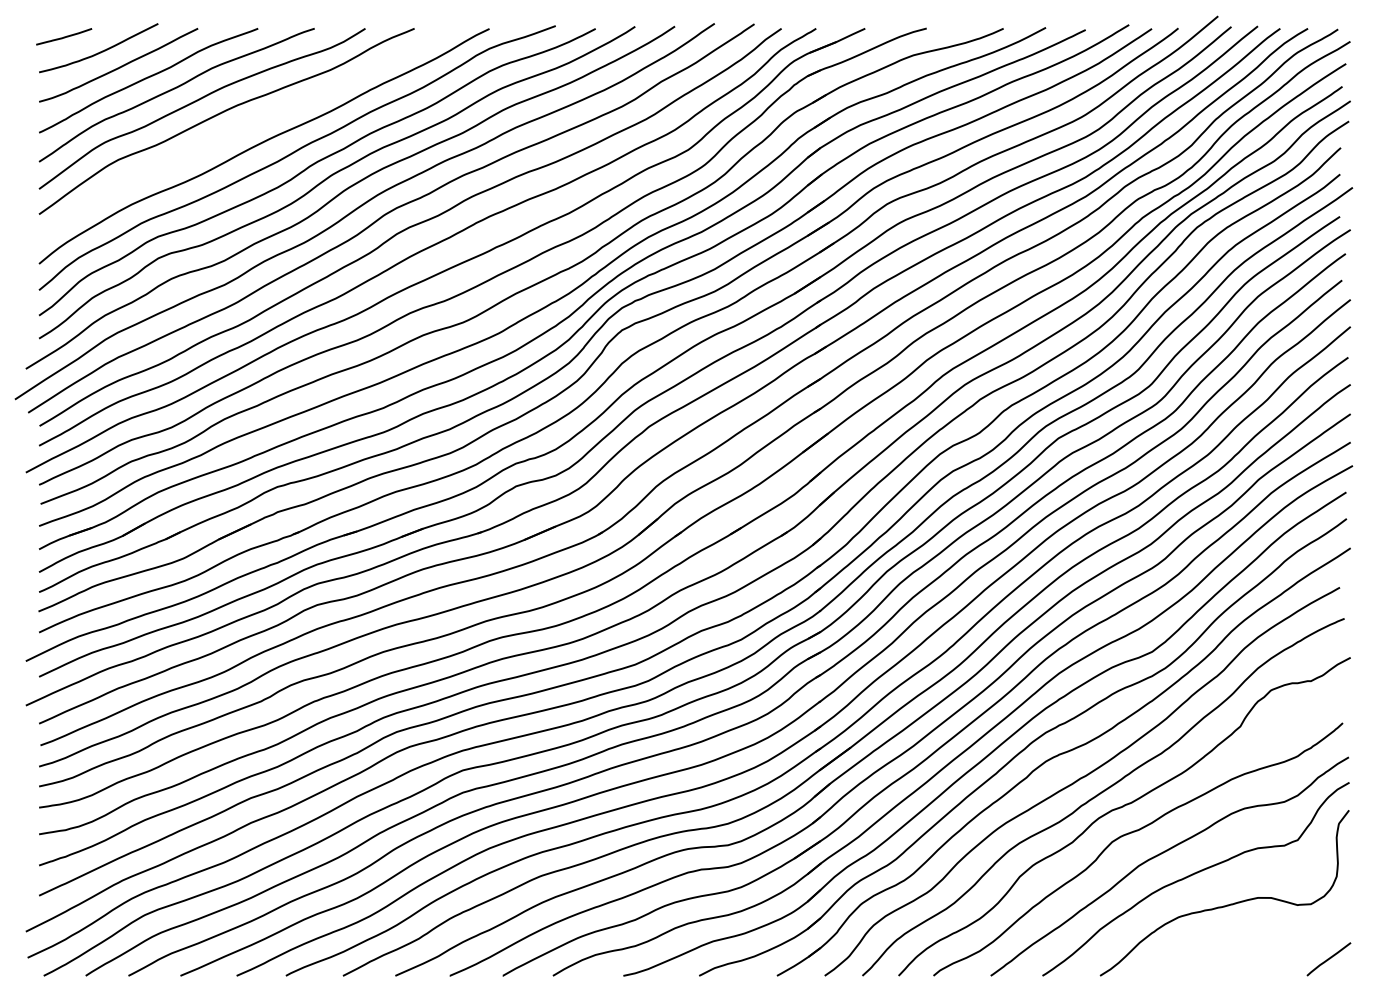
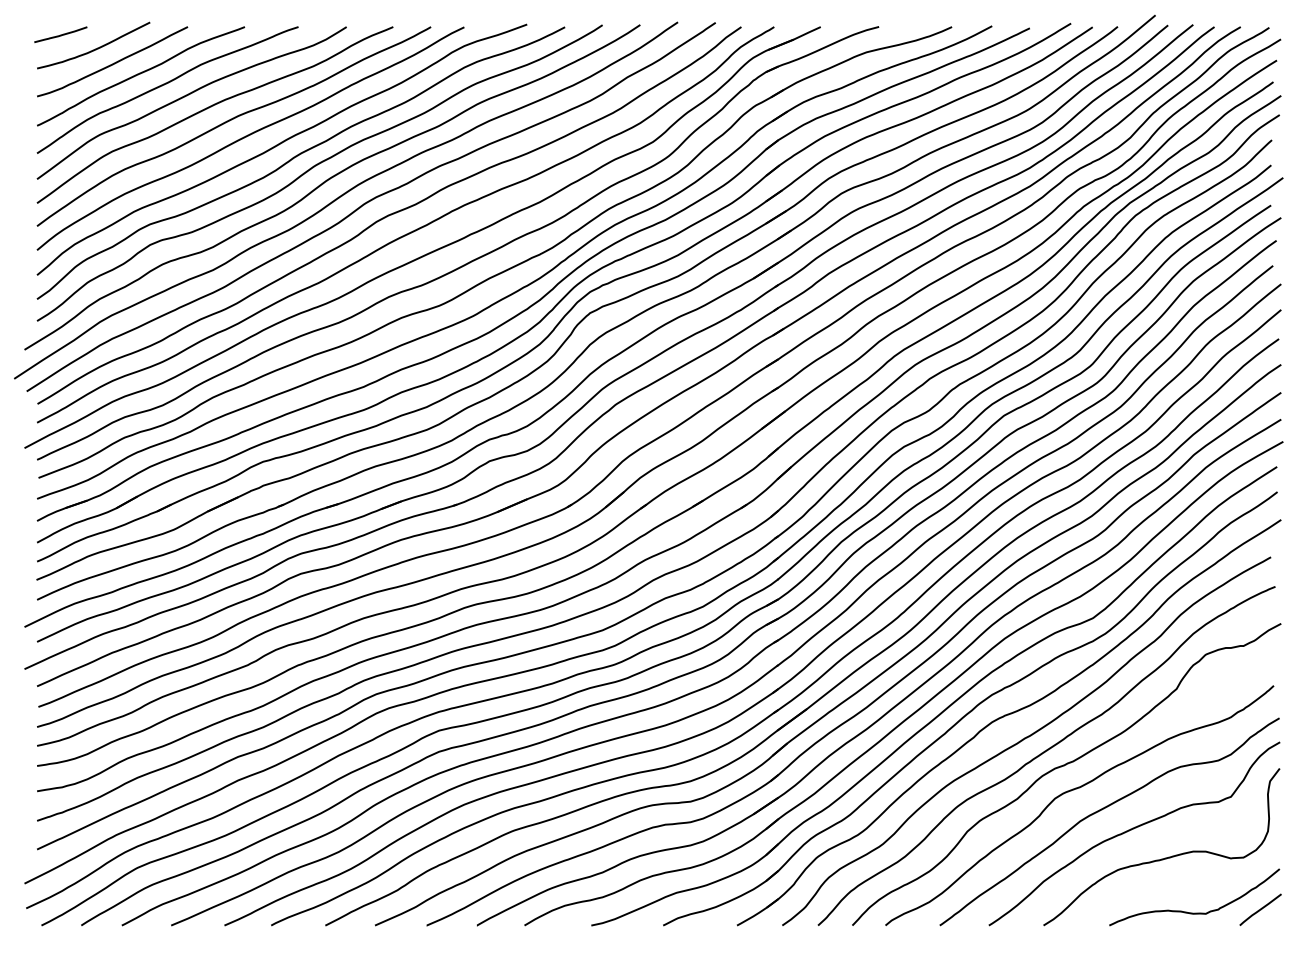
curve: (244, 127) -> (231, 120), added
curve: (1259, 962) -> (1194, 912), added

